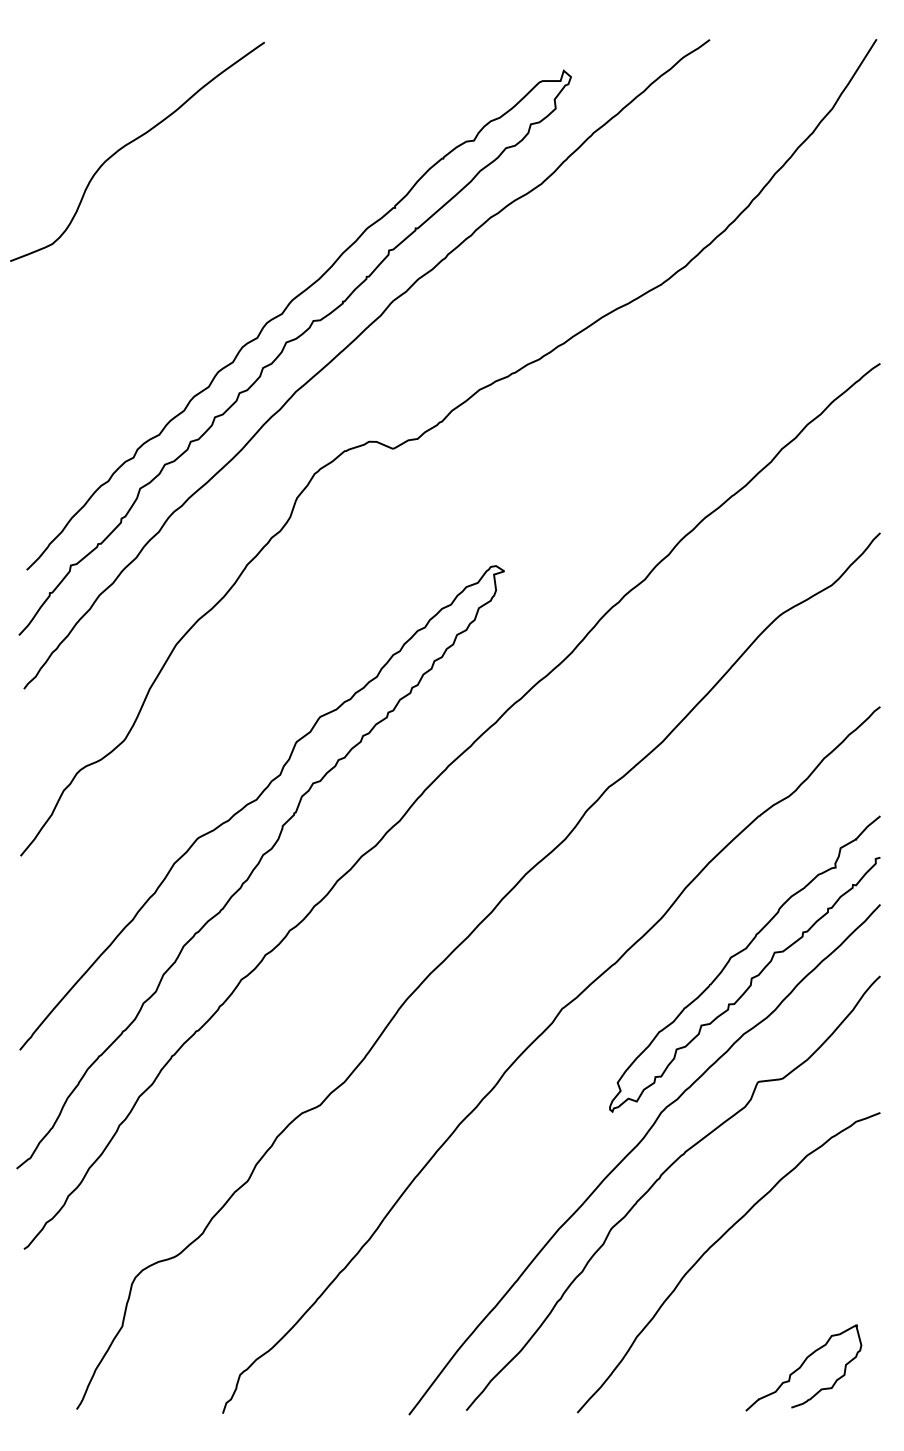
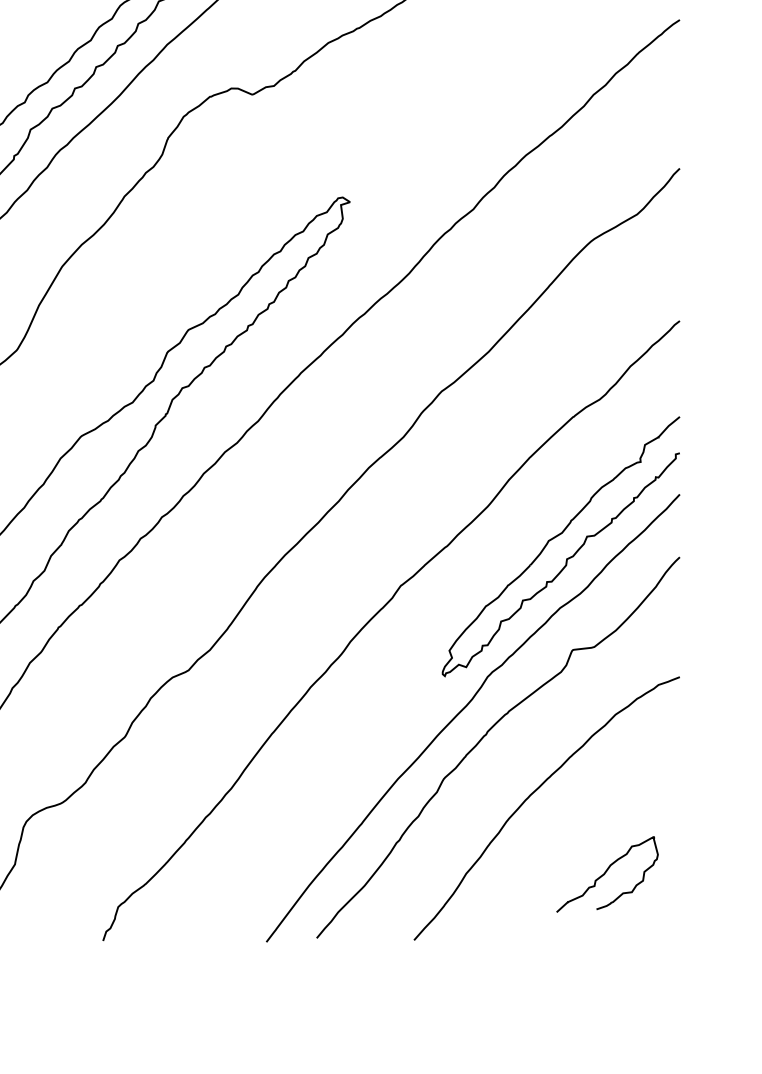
curve: (801, 1367) -> (605, 874), moved

